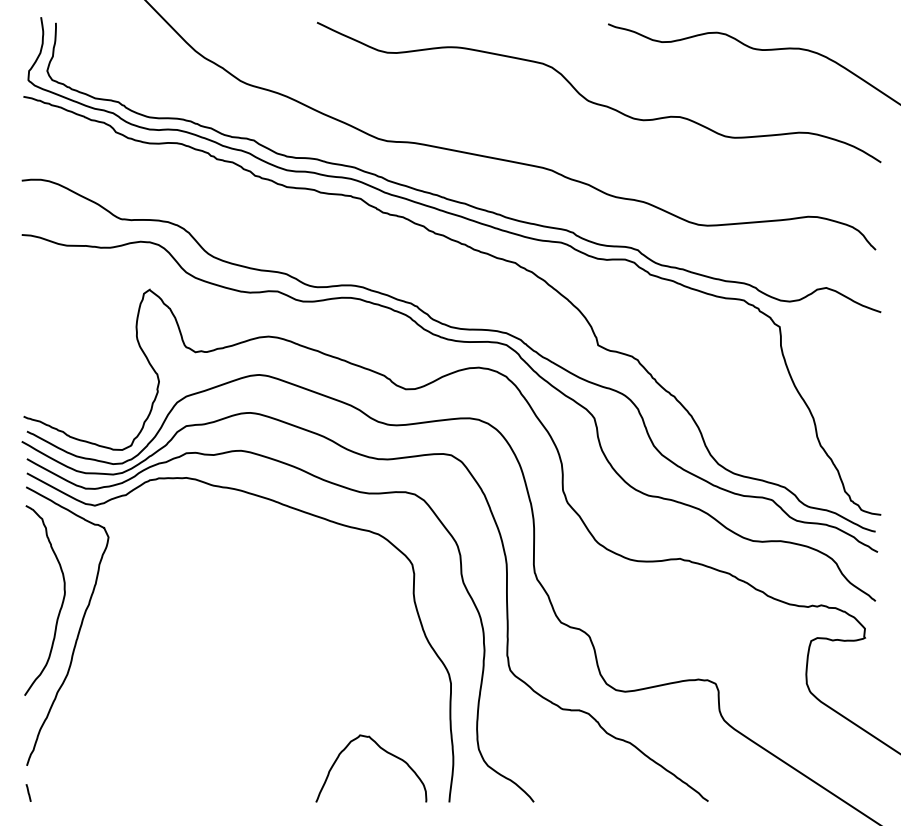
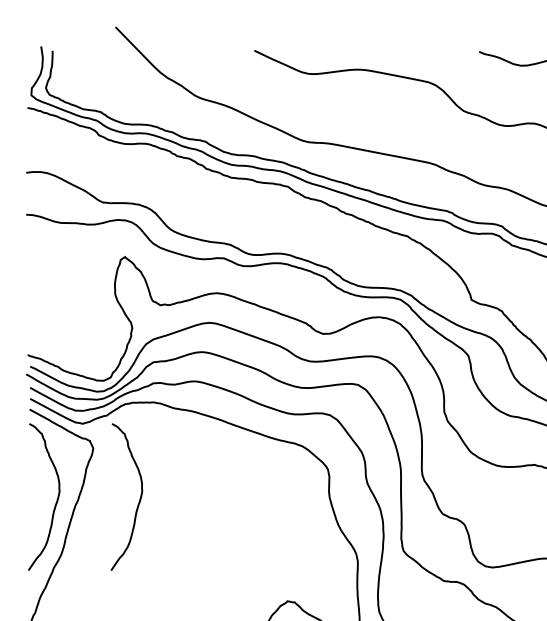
curve: (167, 606) -> (138, 501), added

